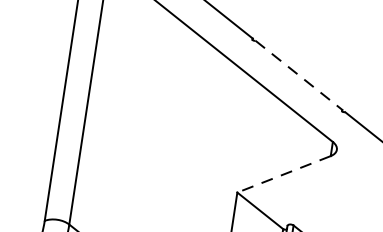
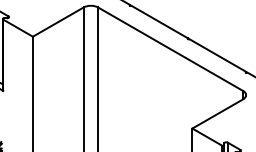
line: (300, 75) -> (218, 55), dashed -> solid
line: (283, 175) -> (217, 114), dashed -> solid

